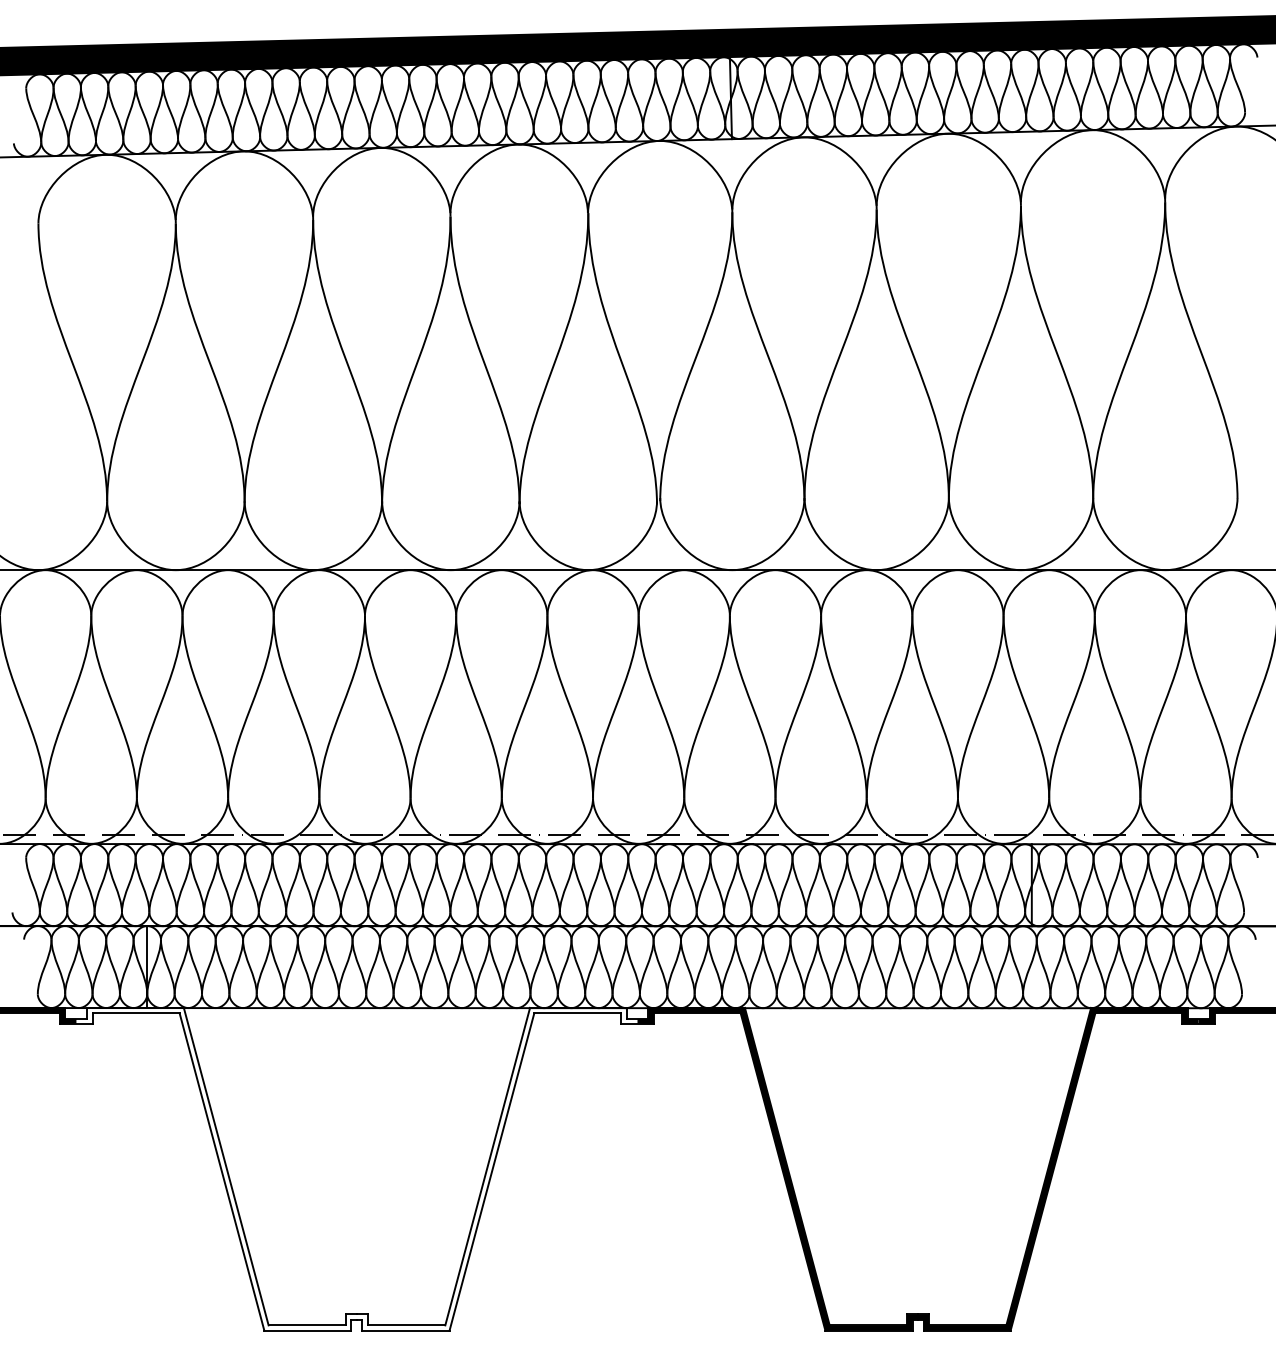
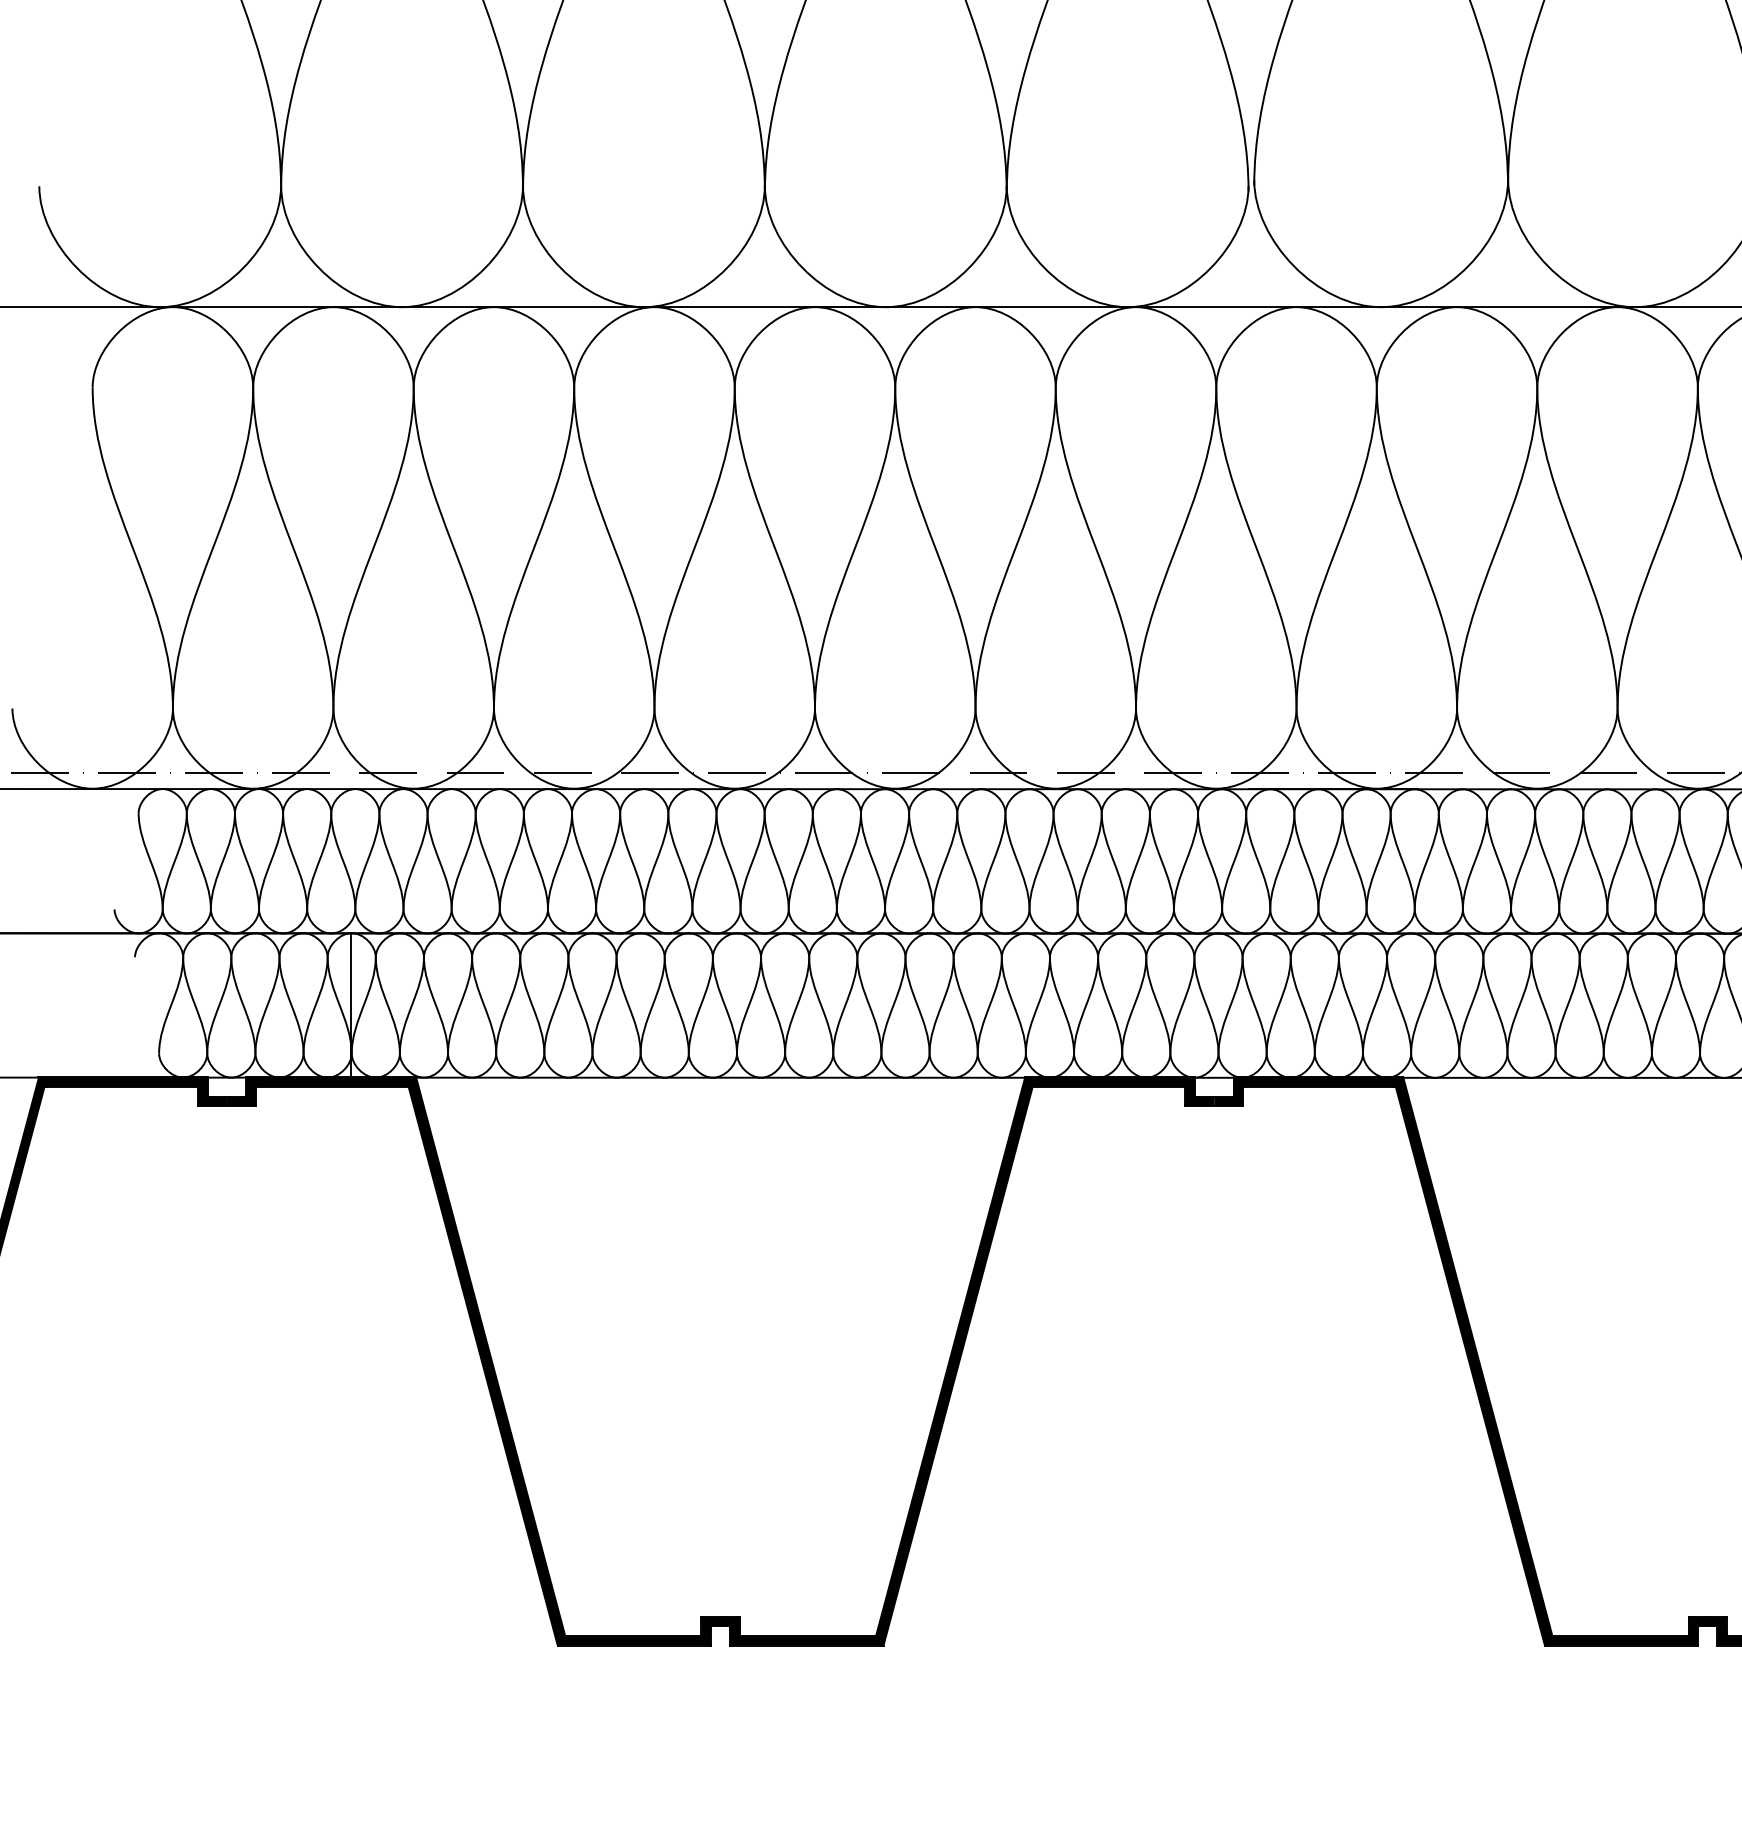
fill: (356, 1168) -> (719, 1359), added

